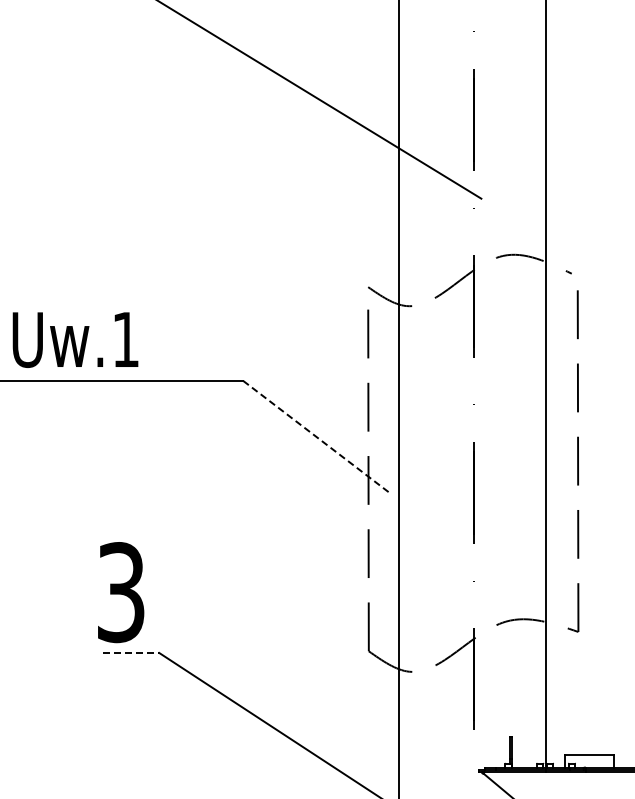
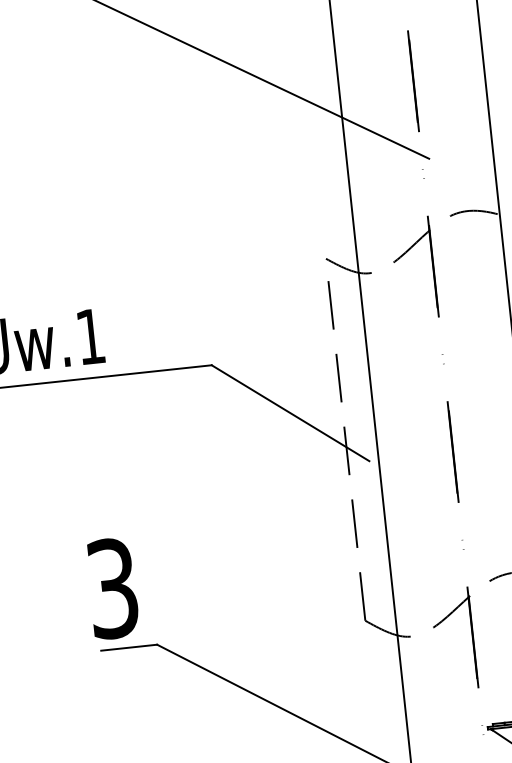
line: (316, 437) -> (290, 413), dashed -> solid
line: (131, 652) -> (129, 647), dashed -> solid

